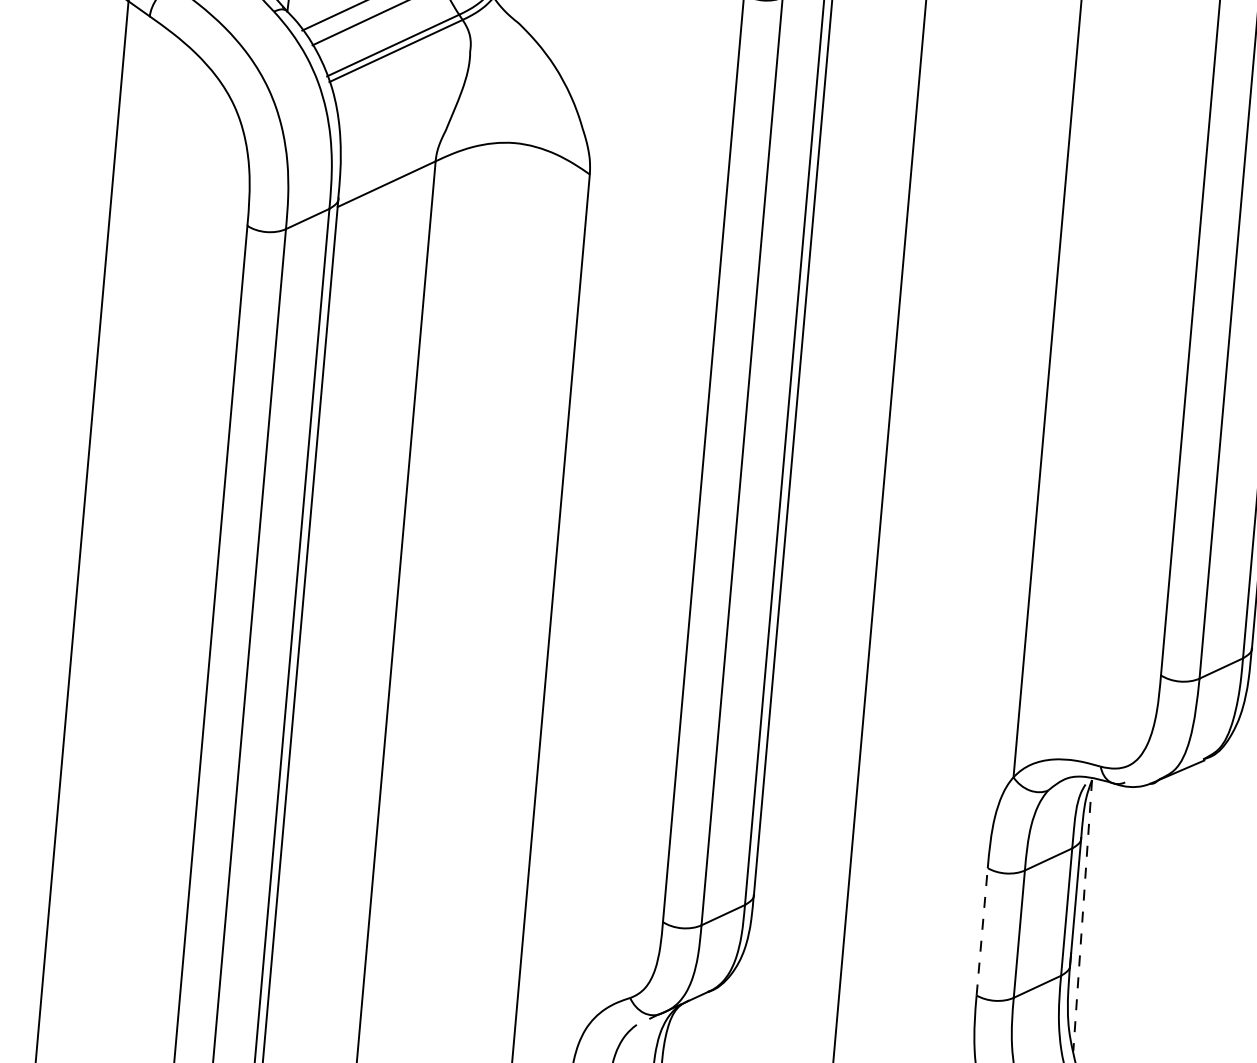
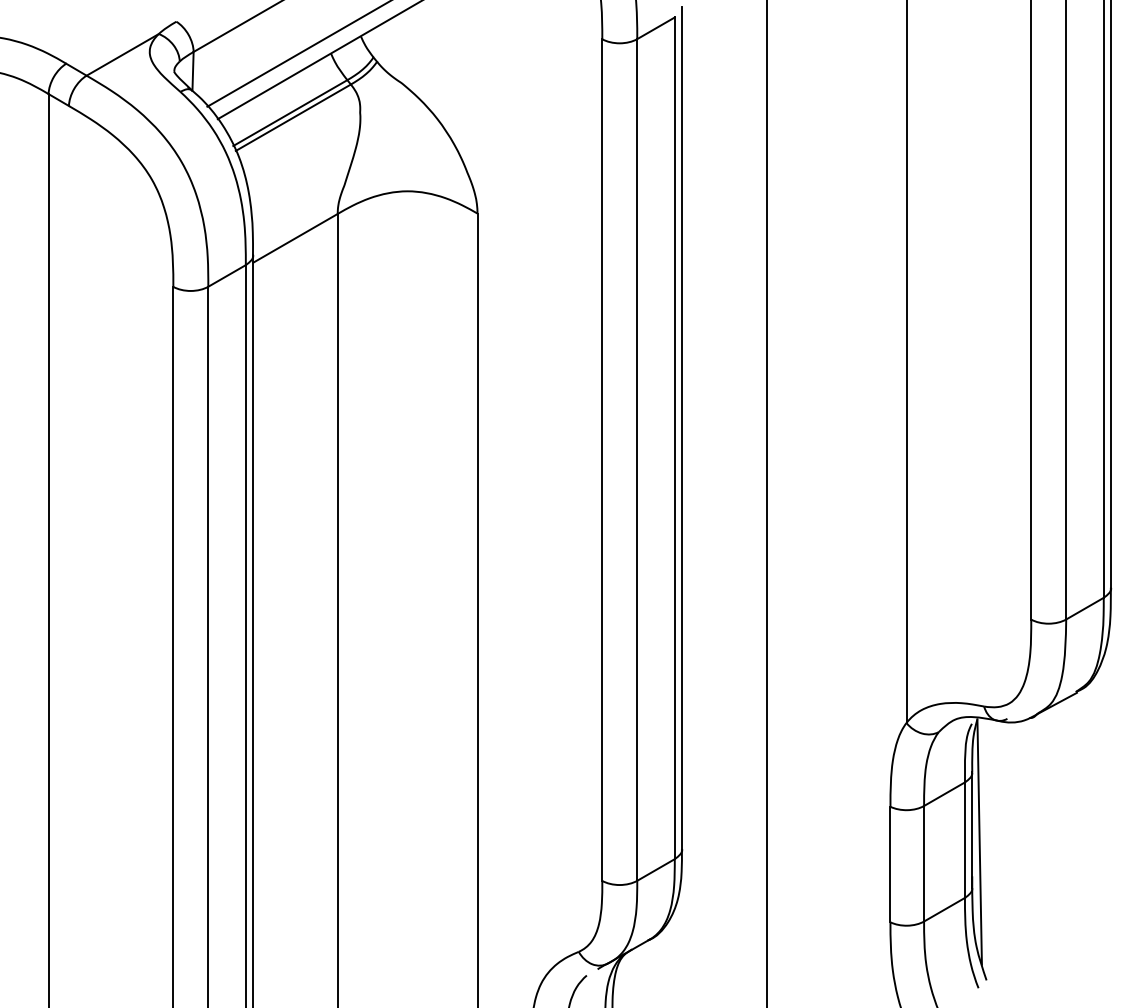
line: (1082, 916) -> (979, 842), dashed -> solid
line: (982, 931) -> (890, 864), dashed -> solid

